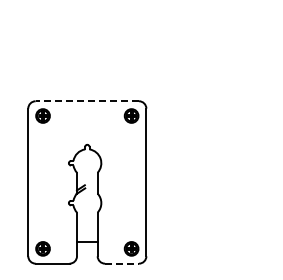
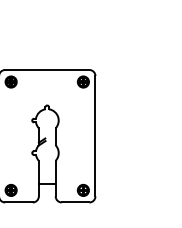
line: (87, 101) -> (47, 70), dashed -> solid
line: (122, 263) -> (75, 202), dashed -> solid

